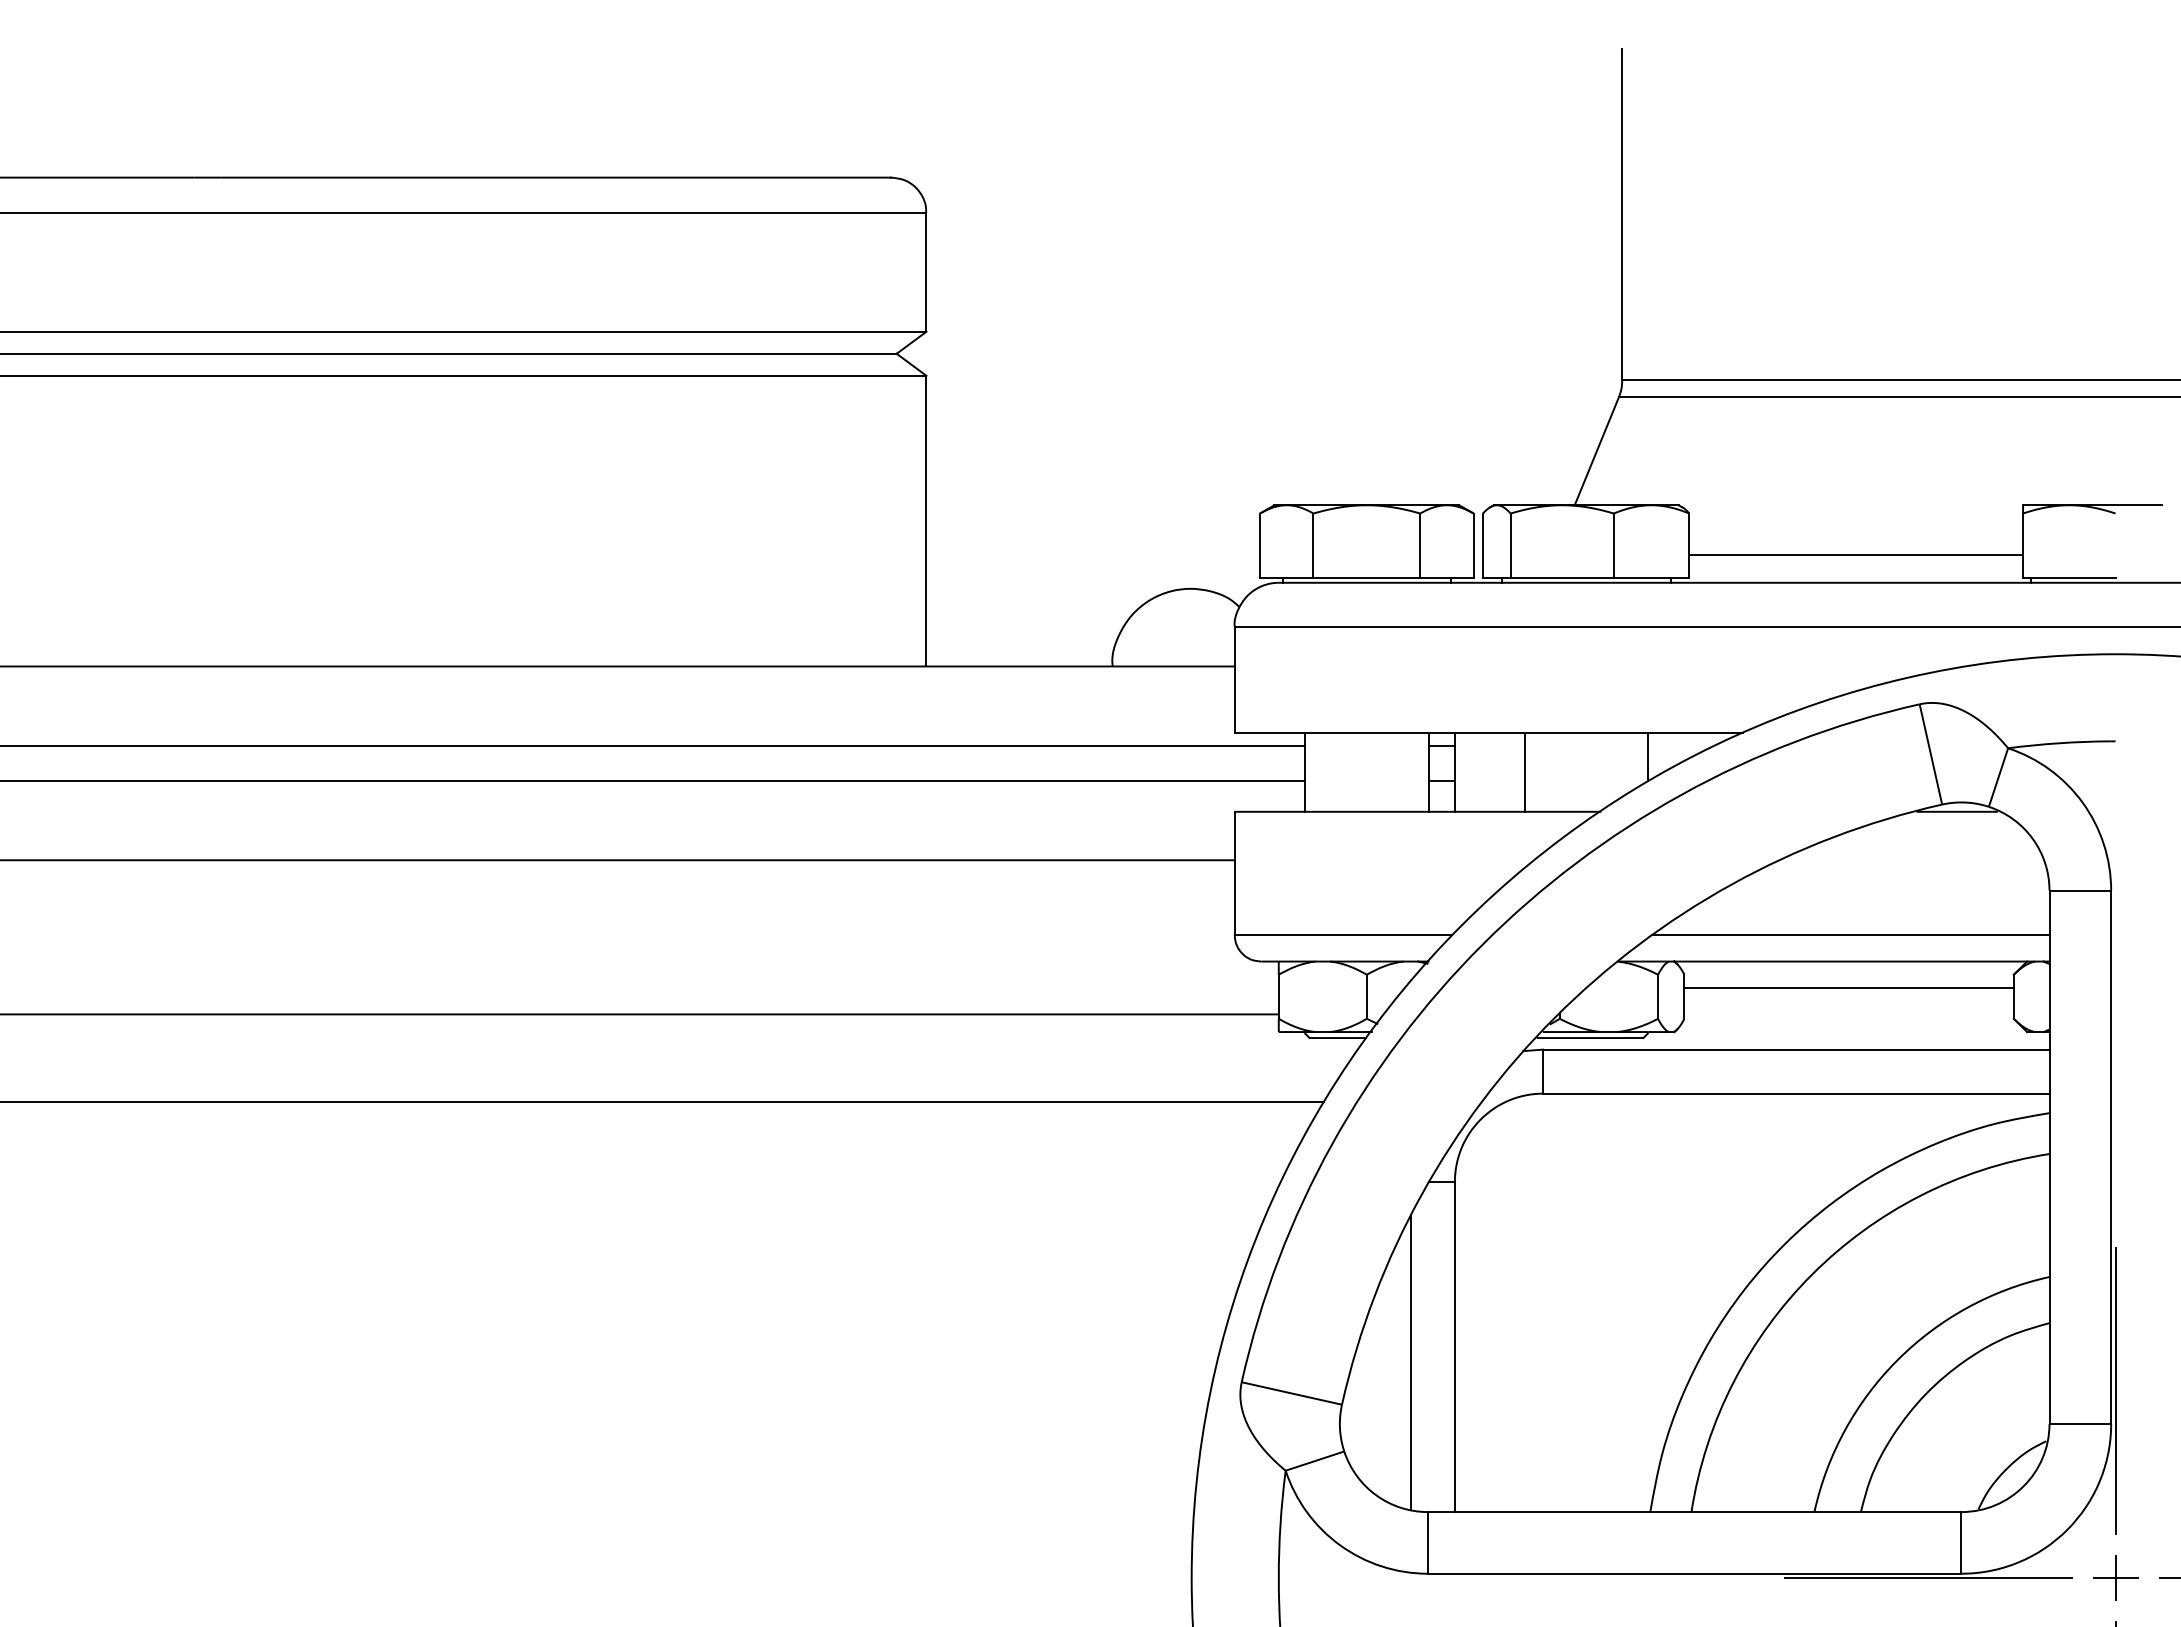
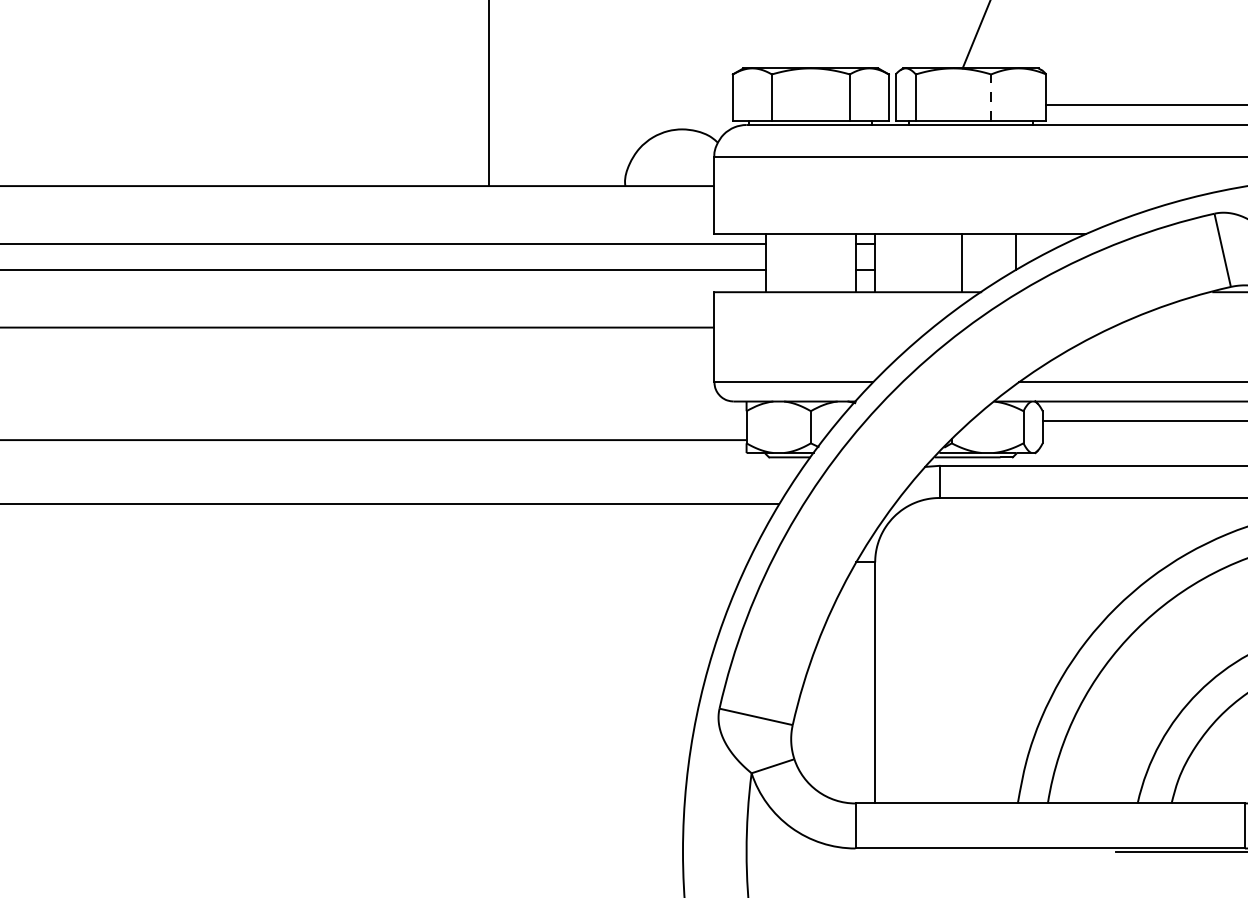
line: (1613, 545) -> (990, 97), solid -> dashed
line: (1524, 771) -> (962, 262), moved
line: (1410, 1362) -> (842, 694), removed

